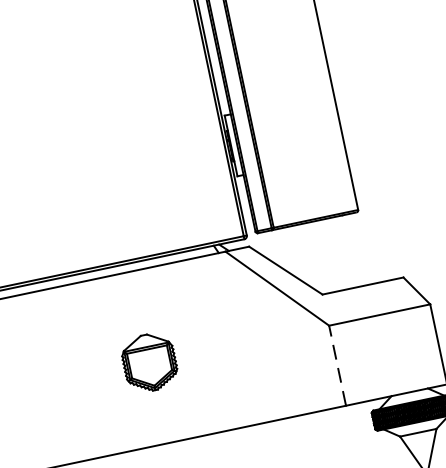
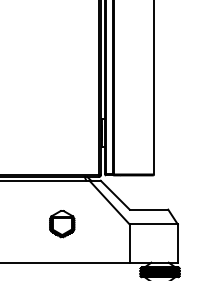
part: (150, 363) -> (62, 224), moved
line: (337, 365) -> (129, 243), dashed -> solid

